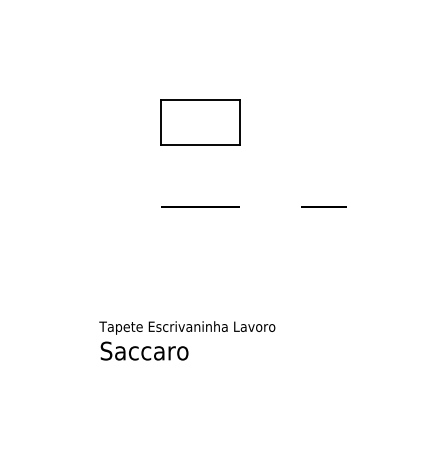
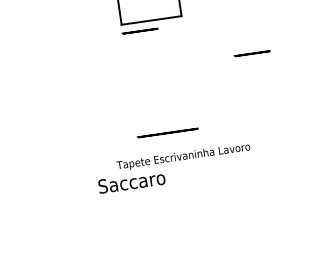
line: (182, 156) -> (139, 30), added
line: (200, 206) -> (167, 132), moved
text: (187, 327) -> (183, 156), moved

